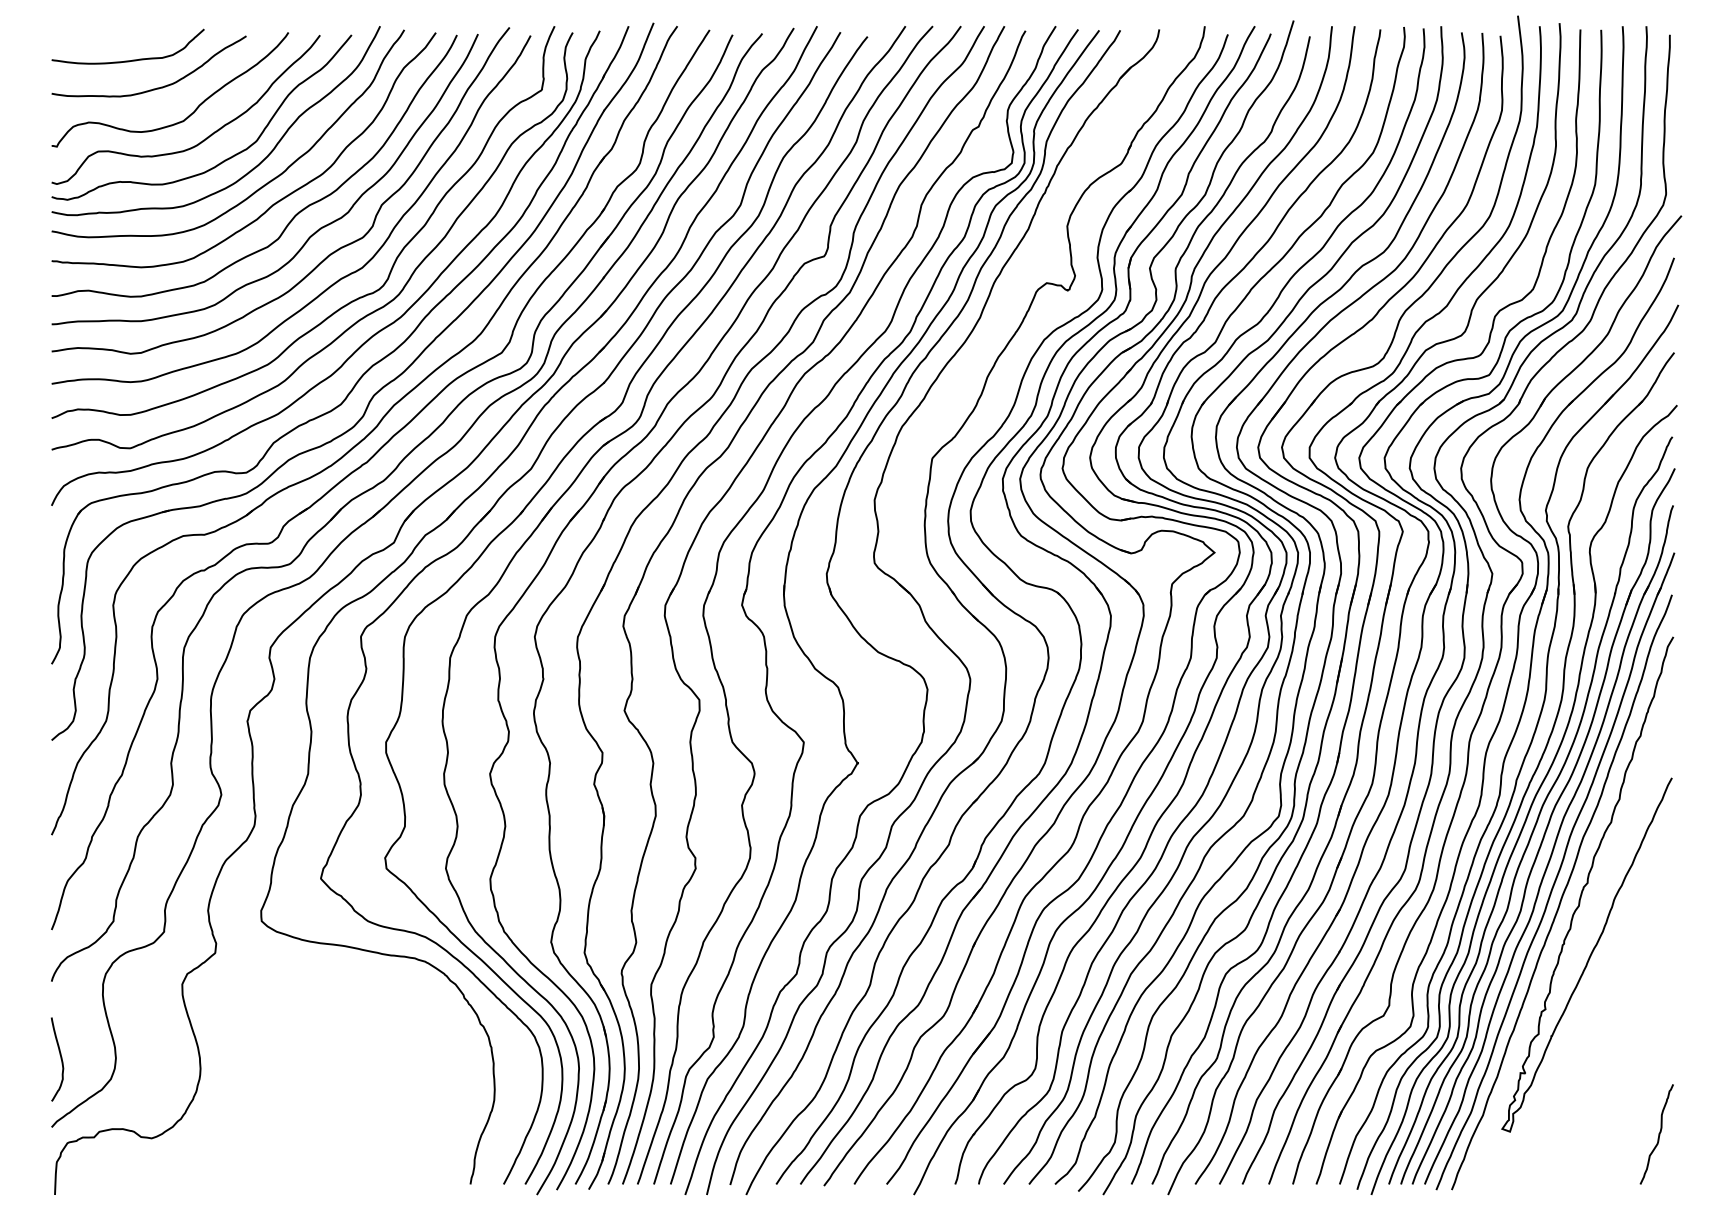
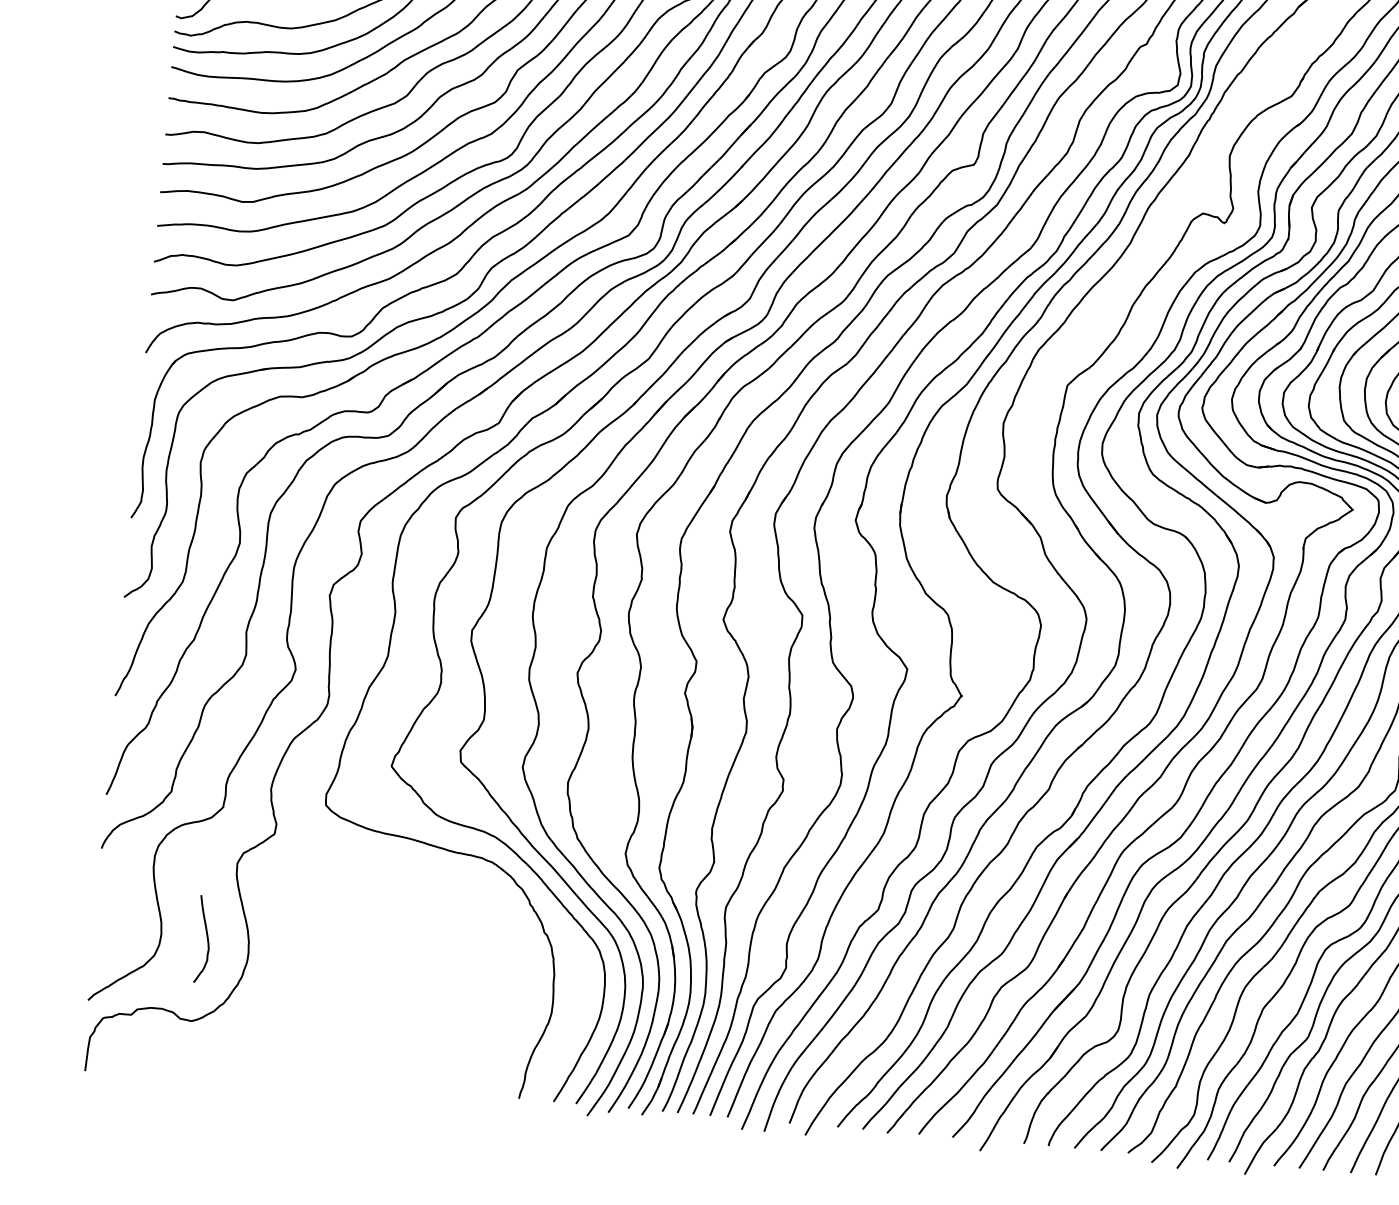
curve: (60, 1059) -> (206, 939), moved

